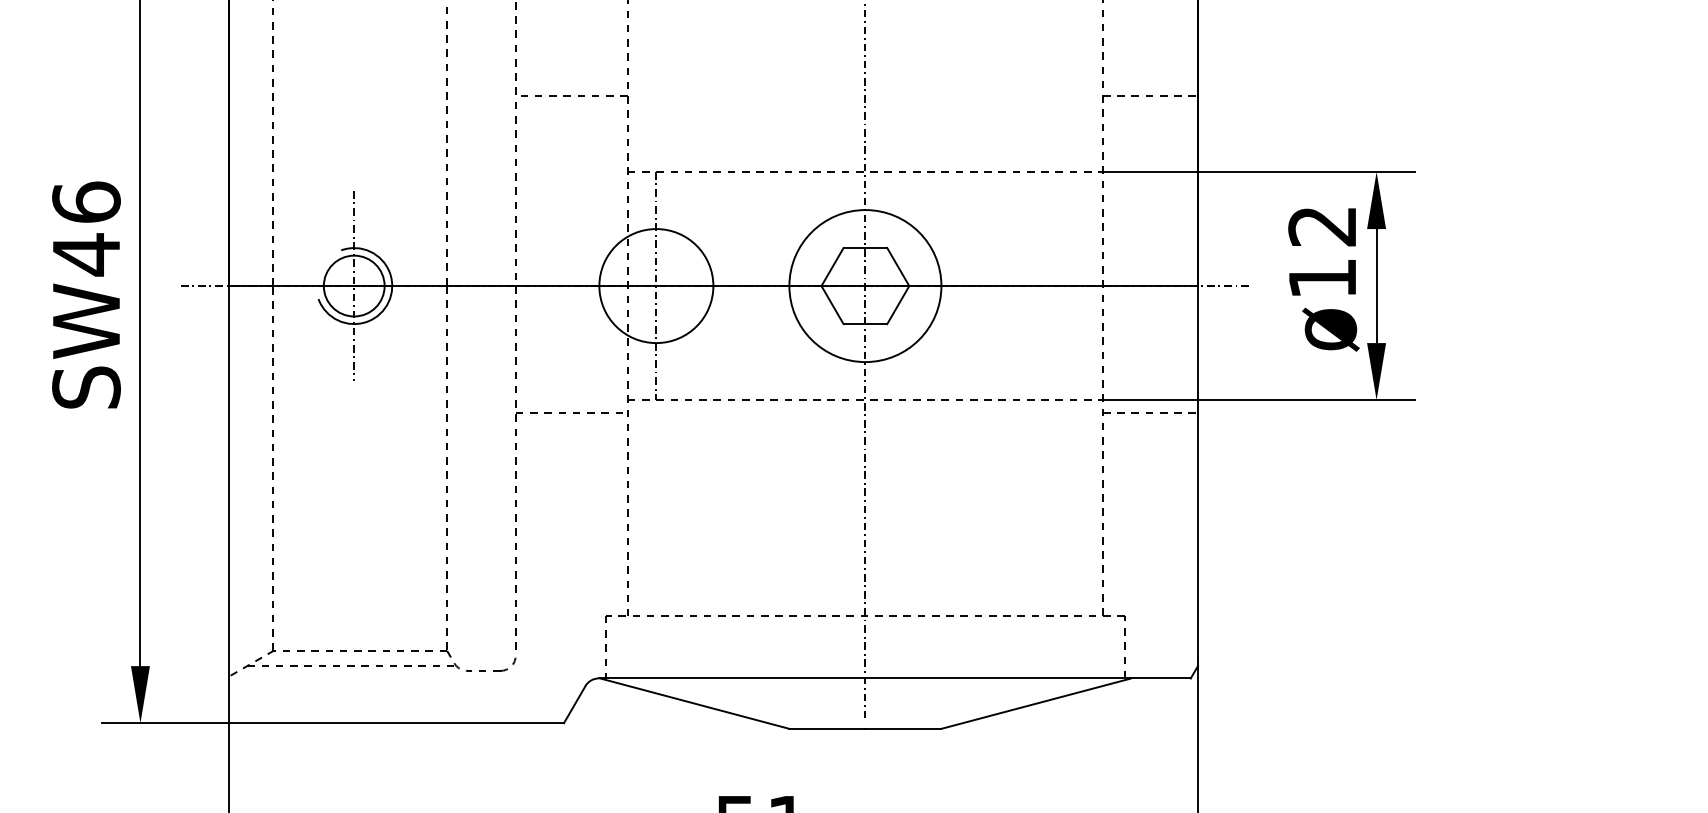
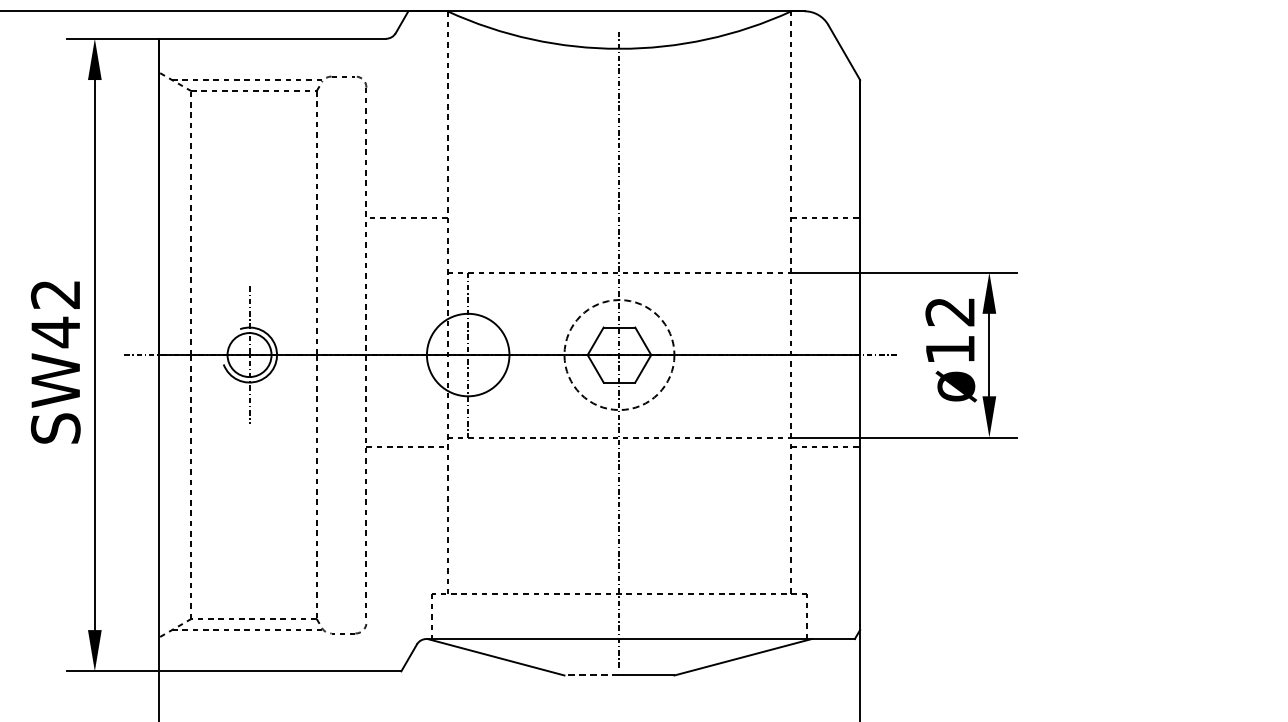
text: (86, 202) -> (55, 294), SW46 -> SW42
circle: (865, 286) -> (619, 355), solid -> dashed
line: (826, 728) -> (591, 675), solid -> dashed

